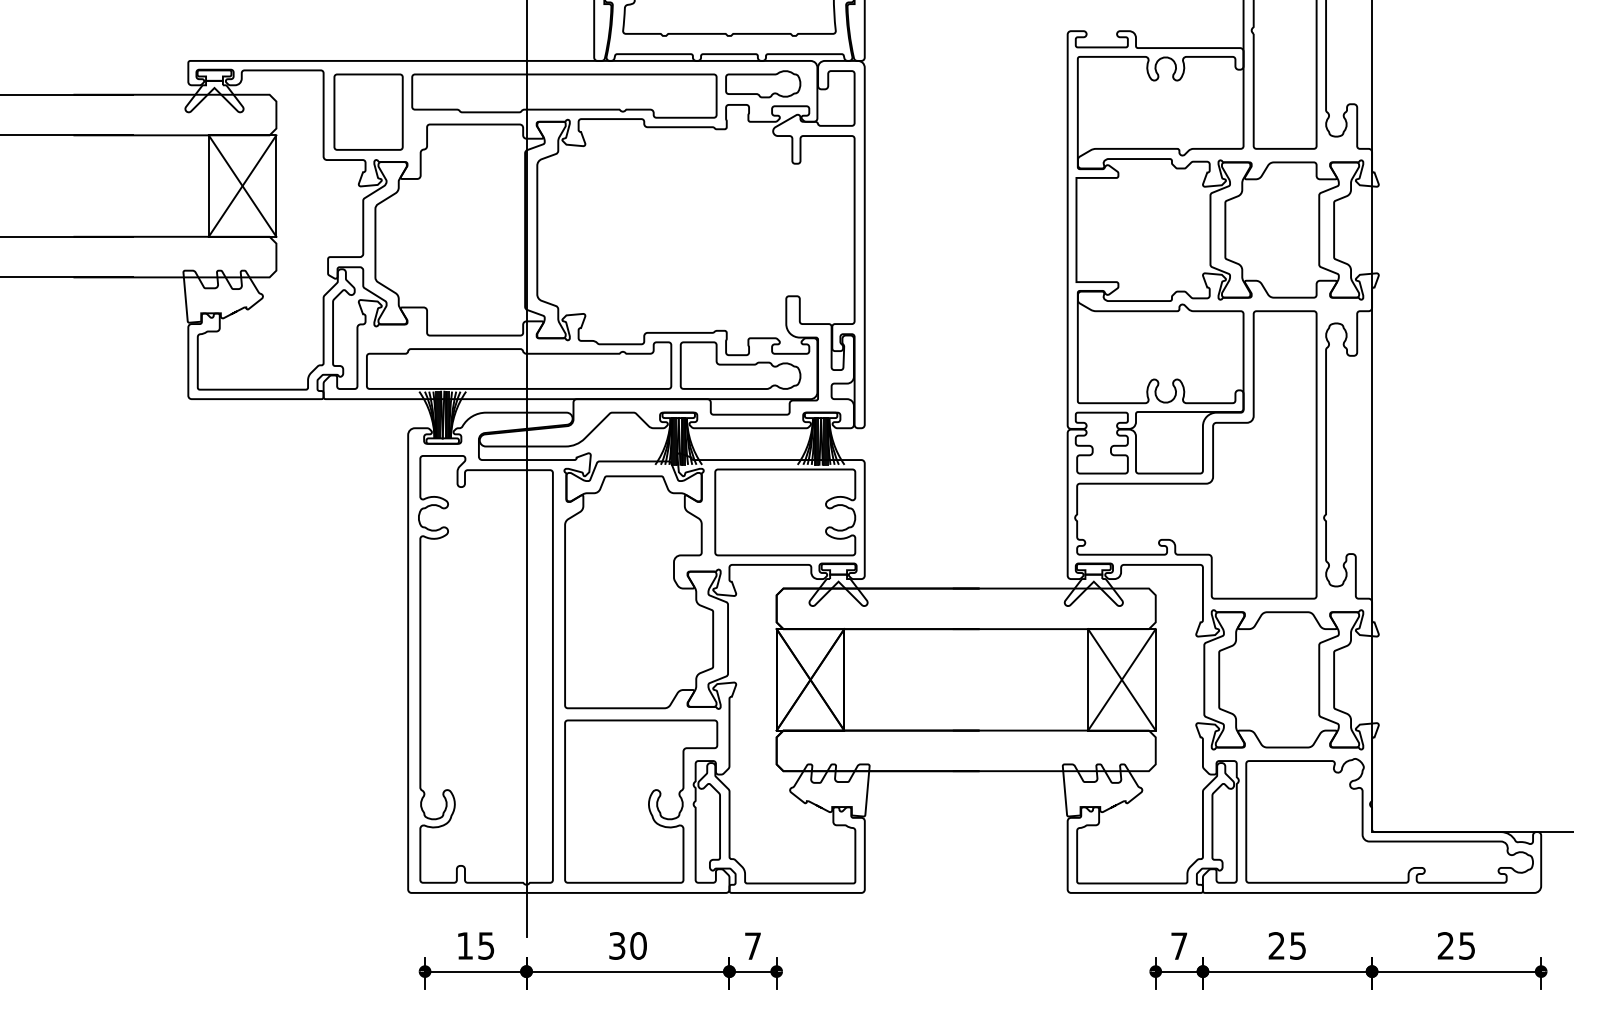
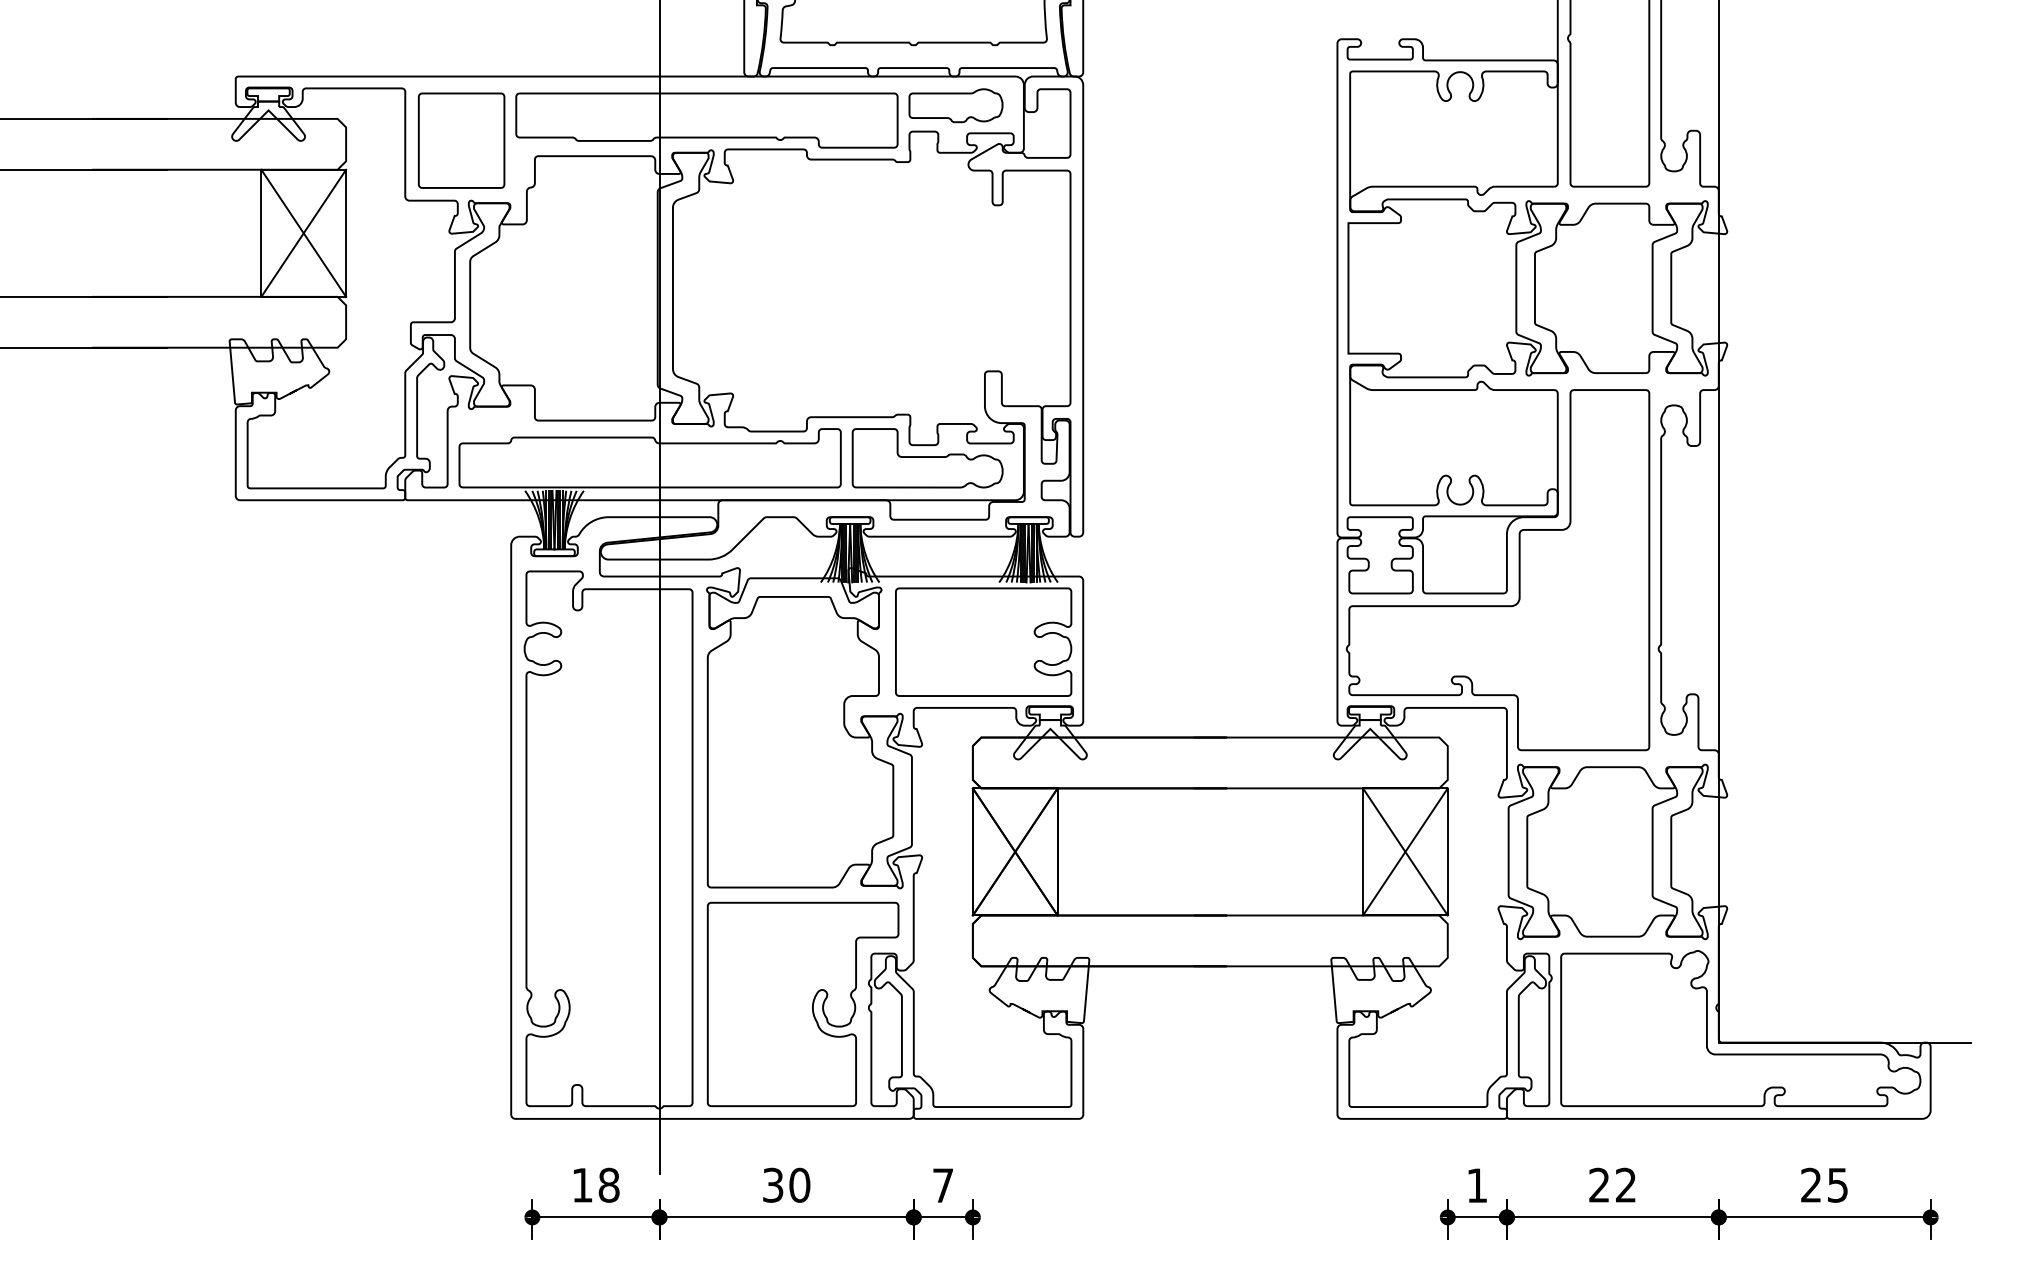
text: (485, 945) -> (608, 1184), 15 -> 18
text: (1297, 945) -> (1625, 1184), 25 -> 22
text: (1179, 946) -> (1477, 1185), 7 -> 1

